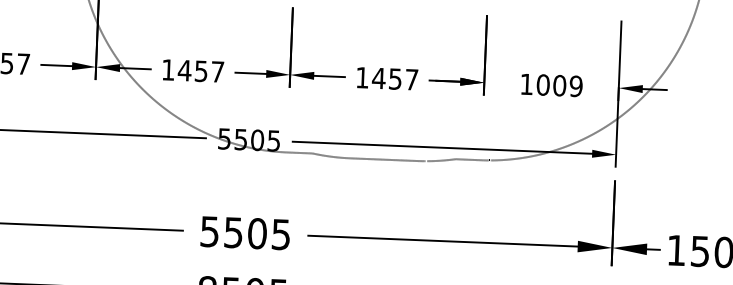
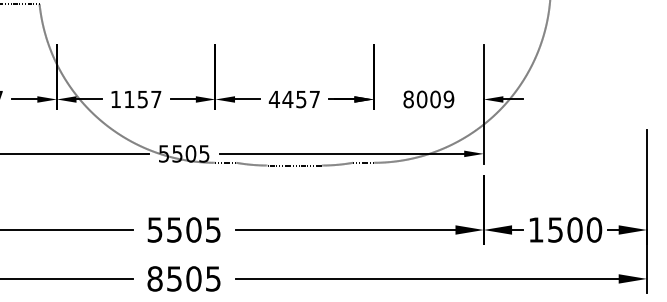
text: (183, 70) -> (128, 99), 1457 -> 1157
text: (361, 77) -> (273, 99), 1457 -> 4457
text: (526, 84) -> (408, 99), 1009 -> 8009

